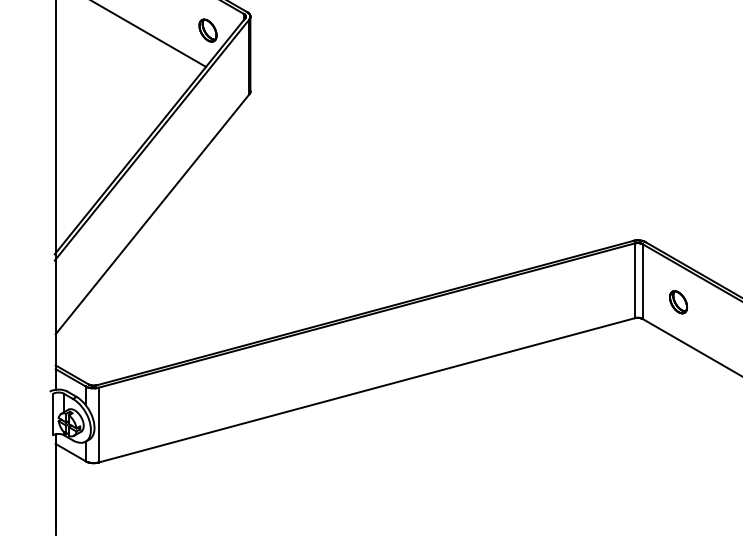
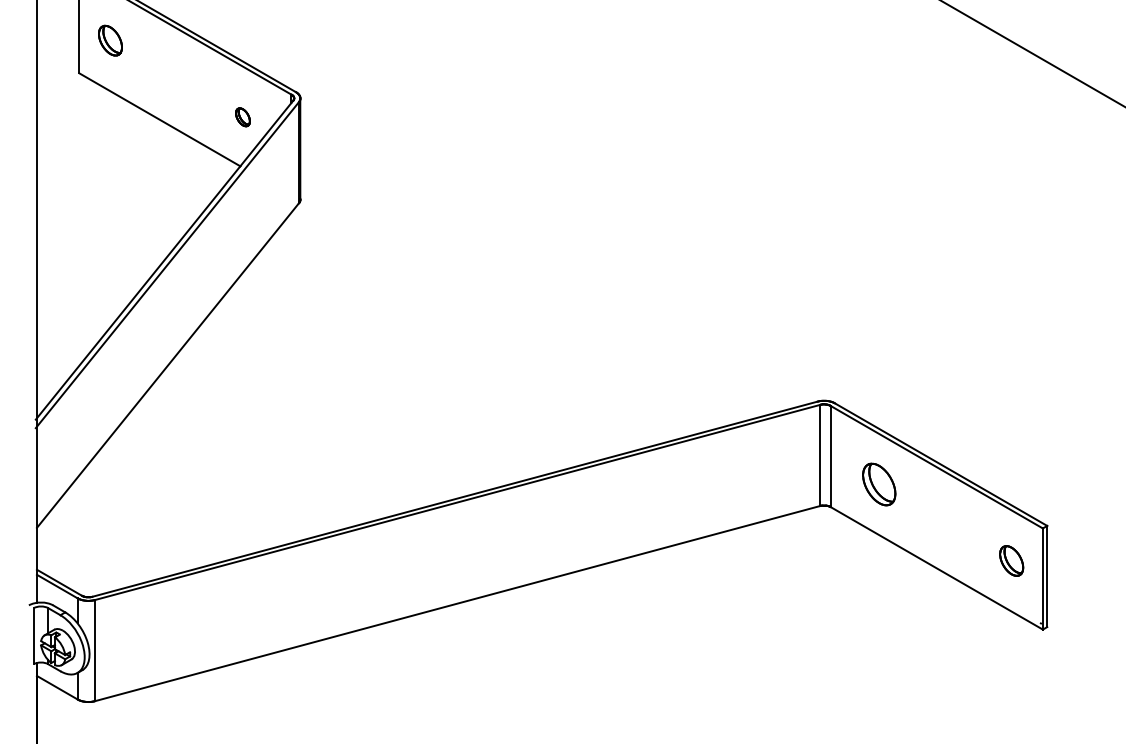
part: (207, 30) -> (242, 117), size x0.6
part: (678, 302) -> (878, 484), size x1.4

